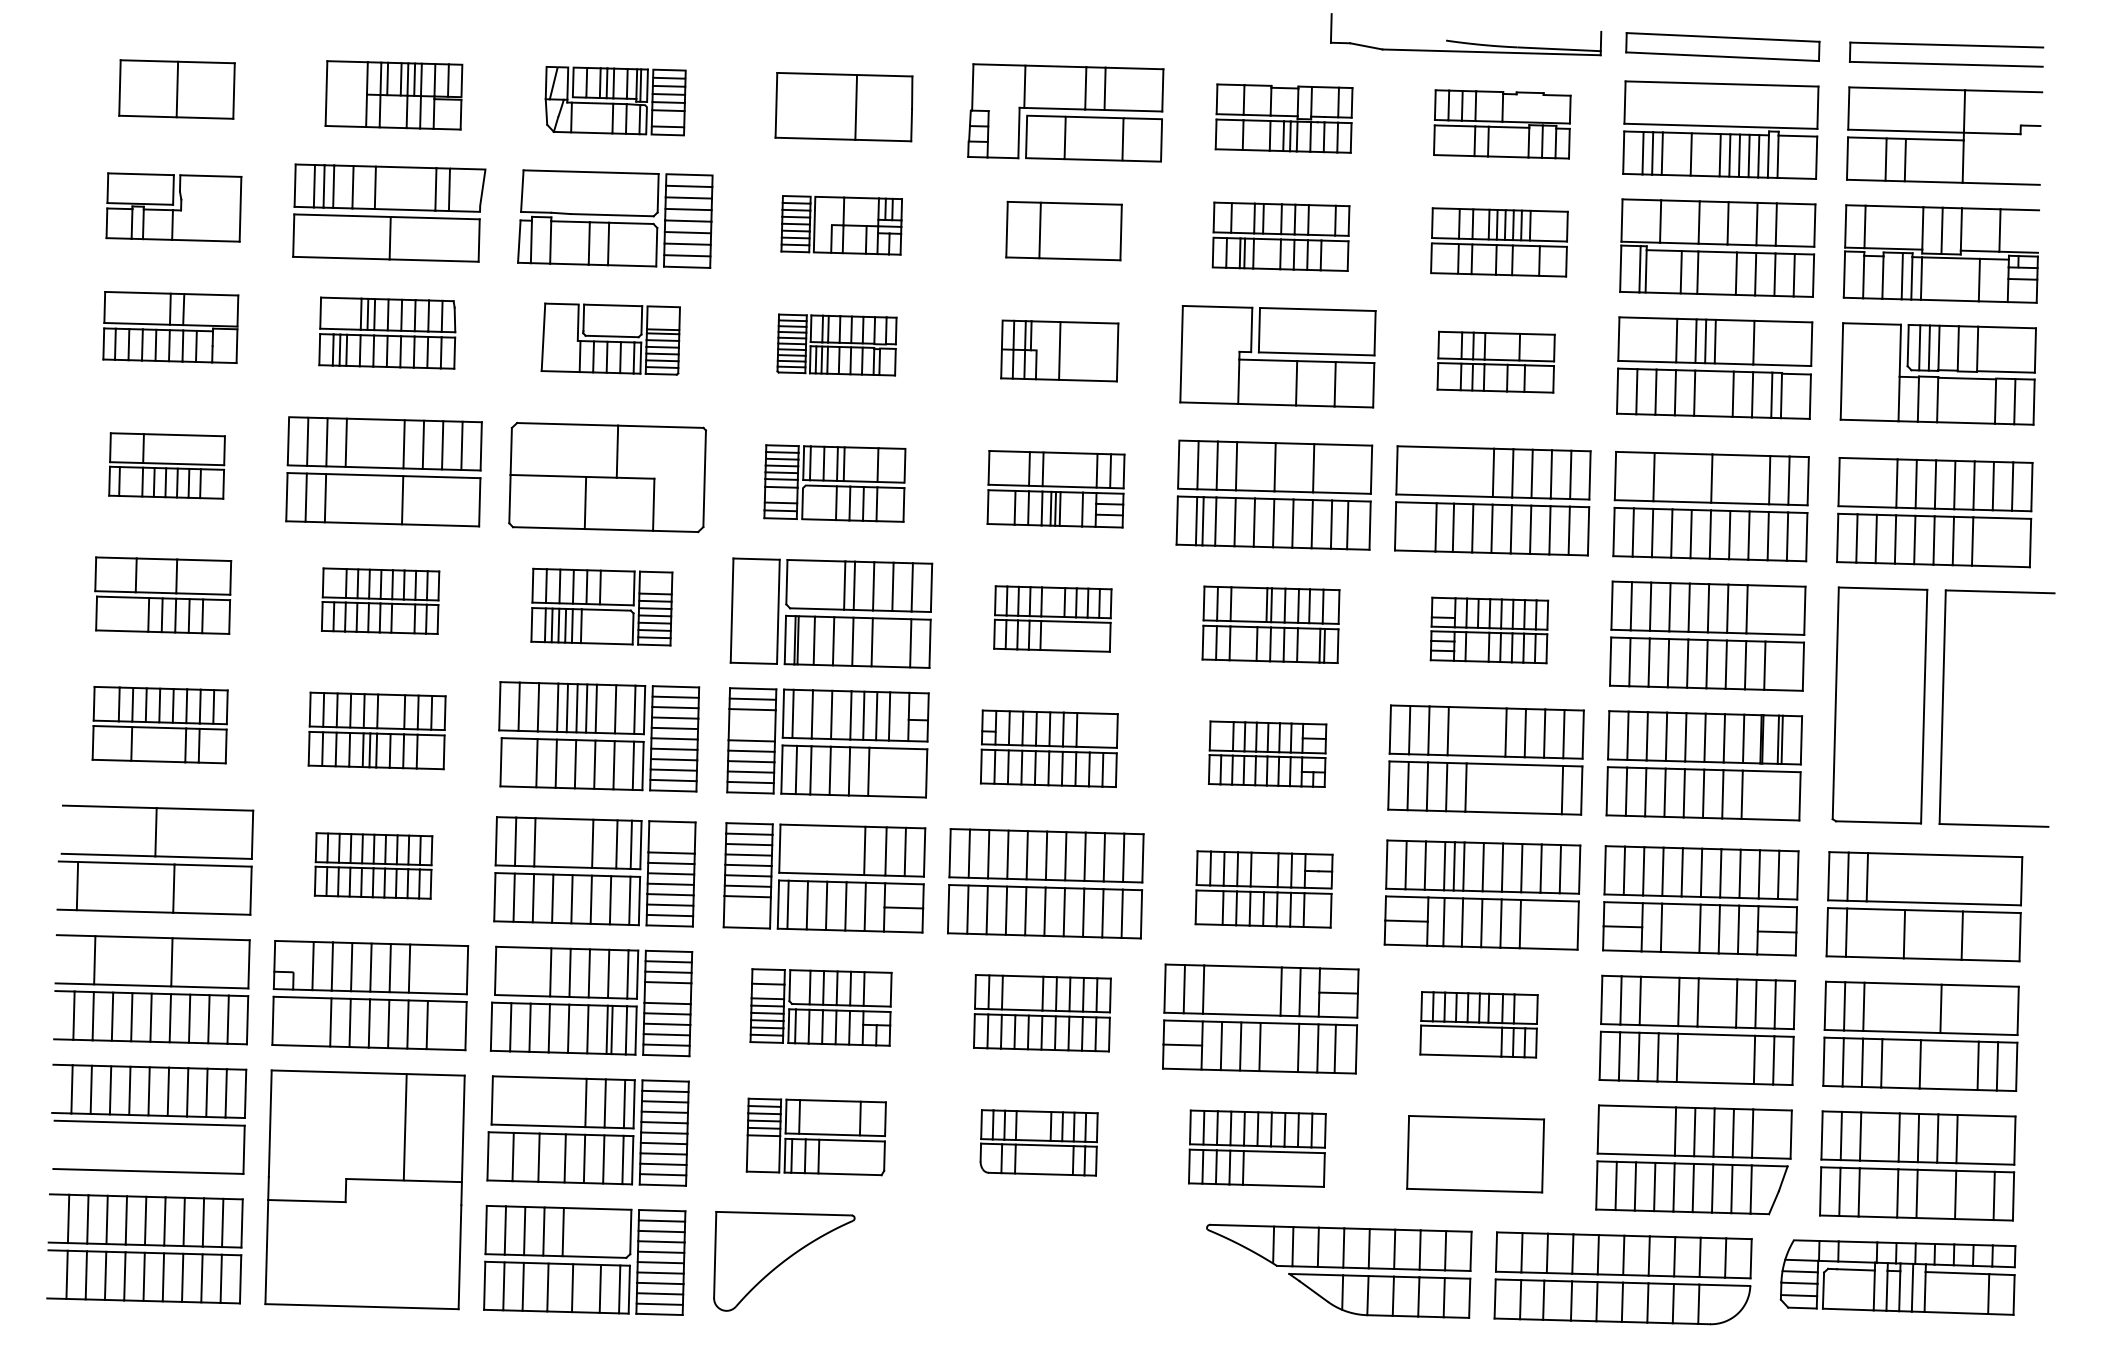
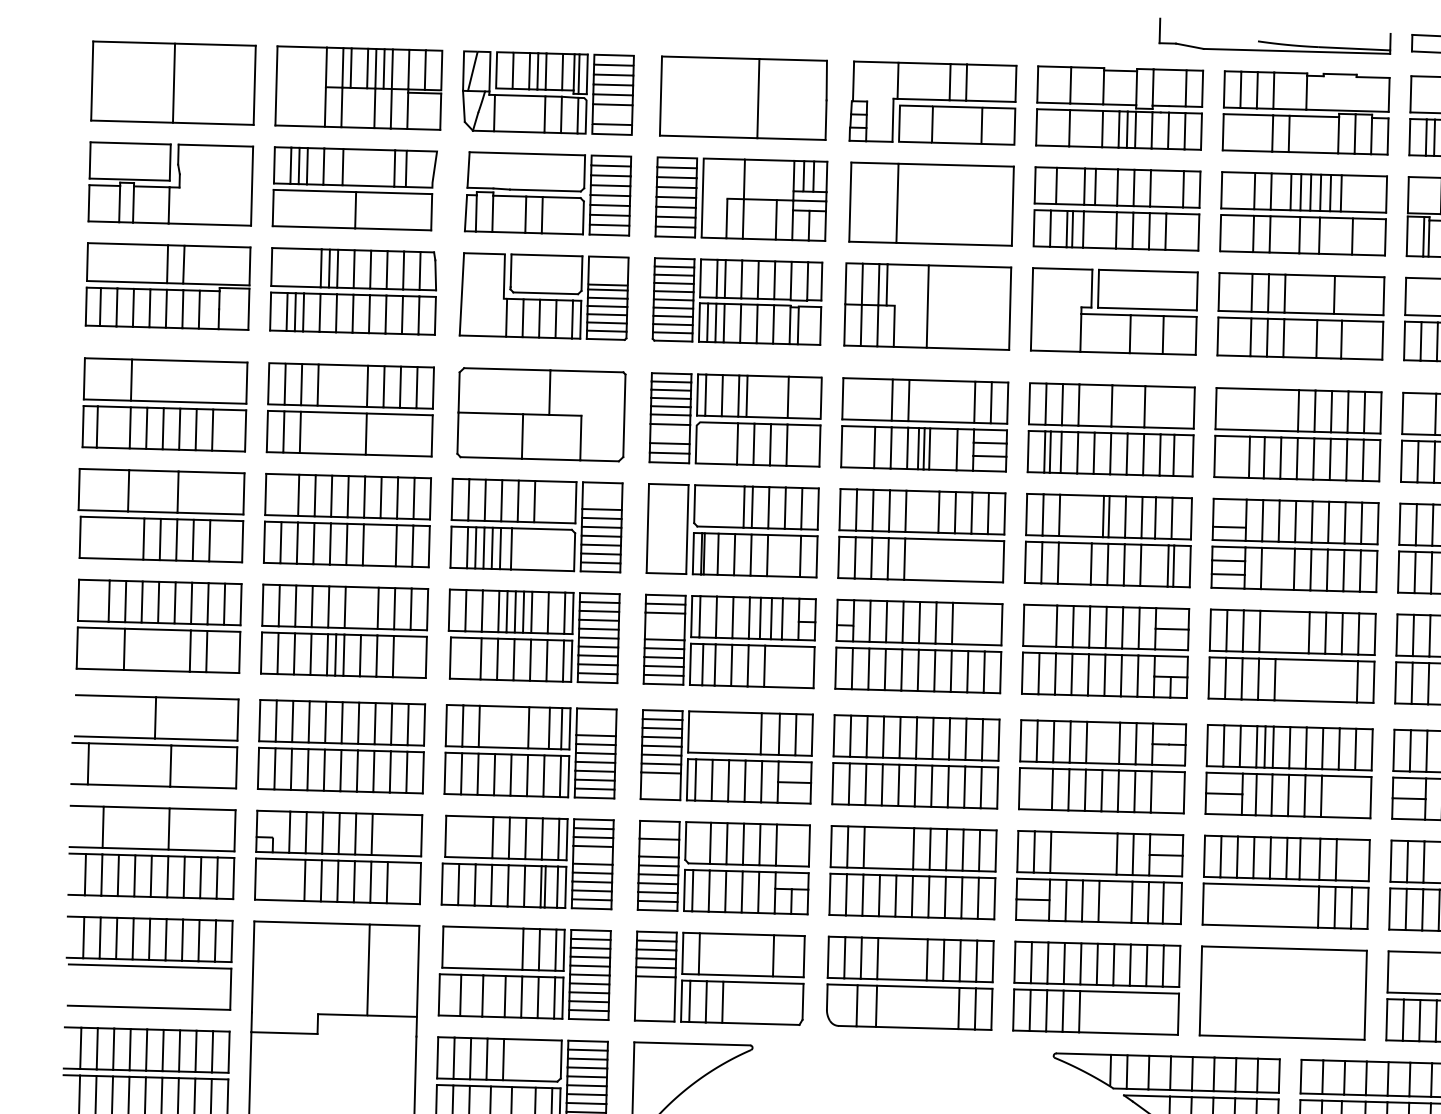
part: (176, 89) -> (173, 83), size x1.67
part: (393, 95) -> (358, 88), size x1.43
part: (615, 100) -> (548, 92), size x1.43
part: (843, 106) -> (743, 97), size x1.43
part: (1283, 118) -> (1119, 107), size x1.43
part: (1501, 124) -> (1305, 113), size x1.43
part: (173, 207) -> (170, 183), size x1.43
part: (841, 225) -> (741, 199), size x1.67
part: (1063, 230) -> (931, 203), size x1.67
part: (1280, 236) -> (1116, 208), size x1.43
part: (1499, 242) -> (1303, 213), size x1.43
part: (170, 327) -> (167, 286), size x1.43
part: (387, 332) -> (353, 290), size x1.43
part: (610, 338) -> (543, 295), size x1.43
part: (836, 344) -> (737, 301), size x1.67
part: (1059, 350) -> (927, 306), size x1.67
part: (1495, 361) -> (1300, 315), size x1.67
part: (166, 465) -> (164, 404), size x1.67
part: (834, 483) -> (735, 419), size x1.43
part: (1055, 488) -> (924, 424), size x1.43
part: (163, 595) -> (161, 515), size x1.43
part: (380, 600) -> (347, 519), size x1.67
part: (601, 606) -> (536, 524), size x1.43
part: (1052, 618) -> (921, 535), size x1.67
part: (1270, 624) -> (1107, 540), size x1.43
part: (1489, 630) -> (1295, 545), size x1.67
part: (159, 724) -> (158, 625), size x1.43
part: (376, 730) -> (343, 630), size x1.43
part: (1049, 748) -> (919, 646), size x1.43
part: (1267, 753) -> (1105, 650), size x1.67
part: (373, 865) -> (341, 746), size x1.67
part: (1263, 889) -> (1101, 766), size x1.43
part: (820, 1007) -> (723, 867), size x1.43
part: (1042, 1012) -> (913, 871), size x1.43
part: (1478, 1024) -> (1285, 882), size x1.67
part: (816, 1136) -> (719, 977), size x1.43
part: (1038, 1142) -> (909, 983), size x1.67
part: (1257, 1148) -> (1096, 988), size x1.43
part: (1475, 1153) -> (1283, 992), size x1.43

